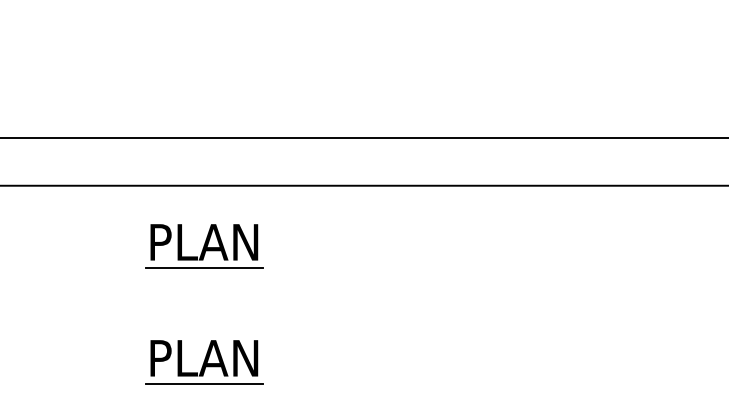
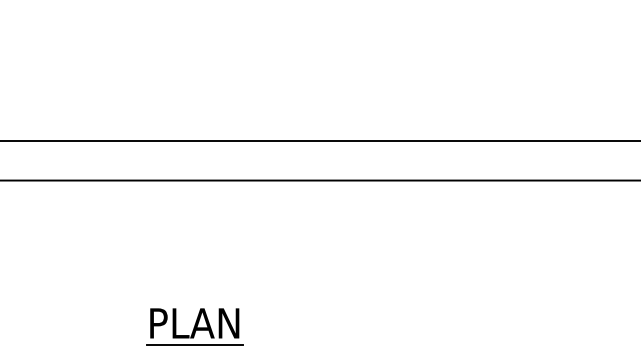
part: (204, 246) -> (194, 230), removed

